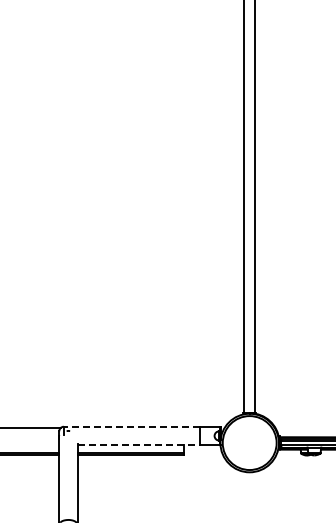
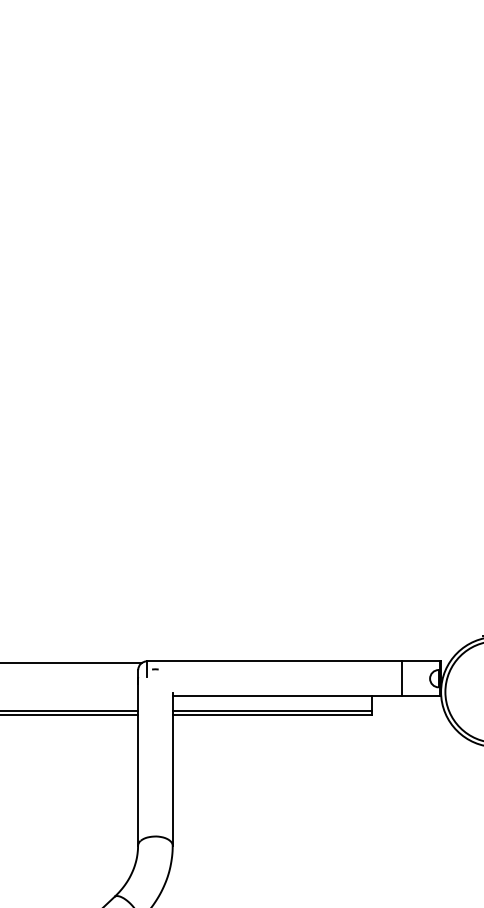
line: (131, 426) -> (273, 660), dashed -> solid
line: (139, 445) -> (288, 696), dashed -> solid

